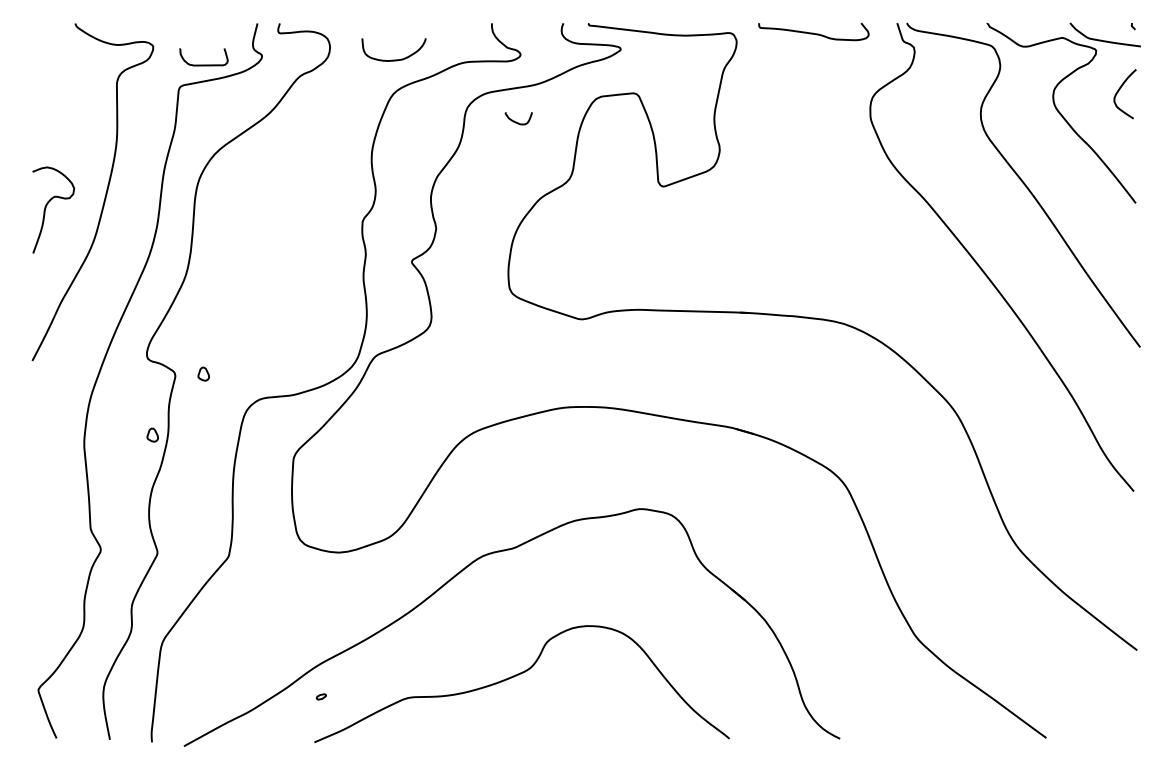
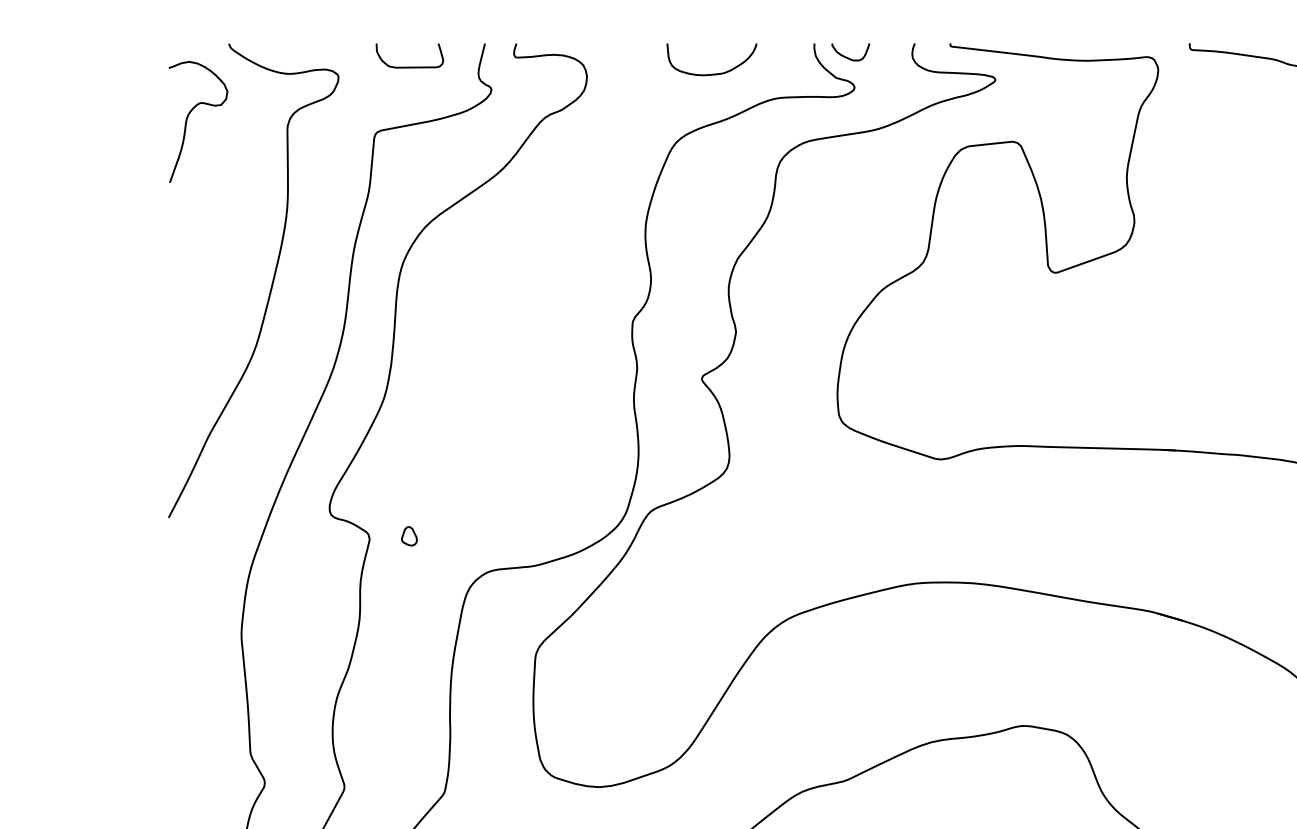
curve: (393, 59) -> (711, 73), moved
curve: (203, 64) -> (409, 66), moved
curve: (516, 121) -> (847, 56), moved
curve: (46, 208) -> (188, 119), moved
part: (152, 434) -> (337, 621), removed

